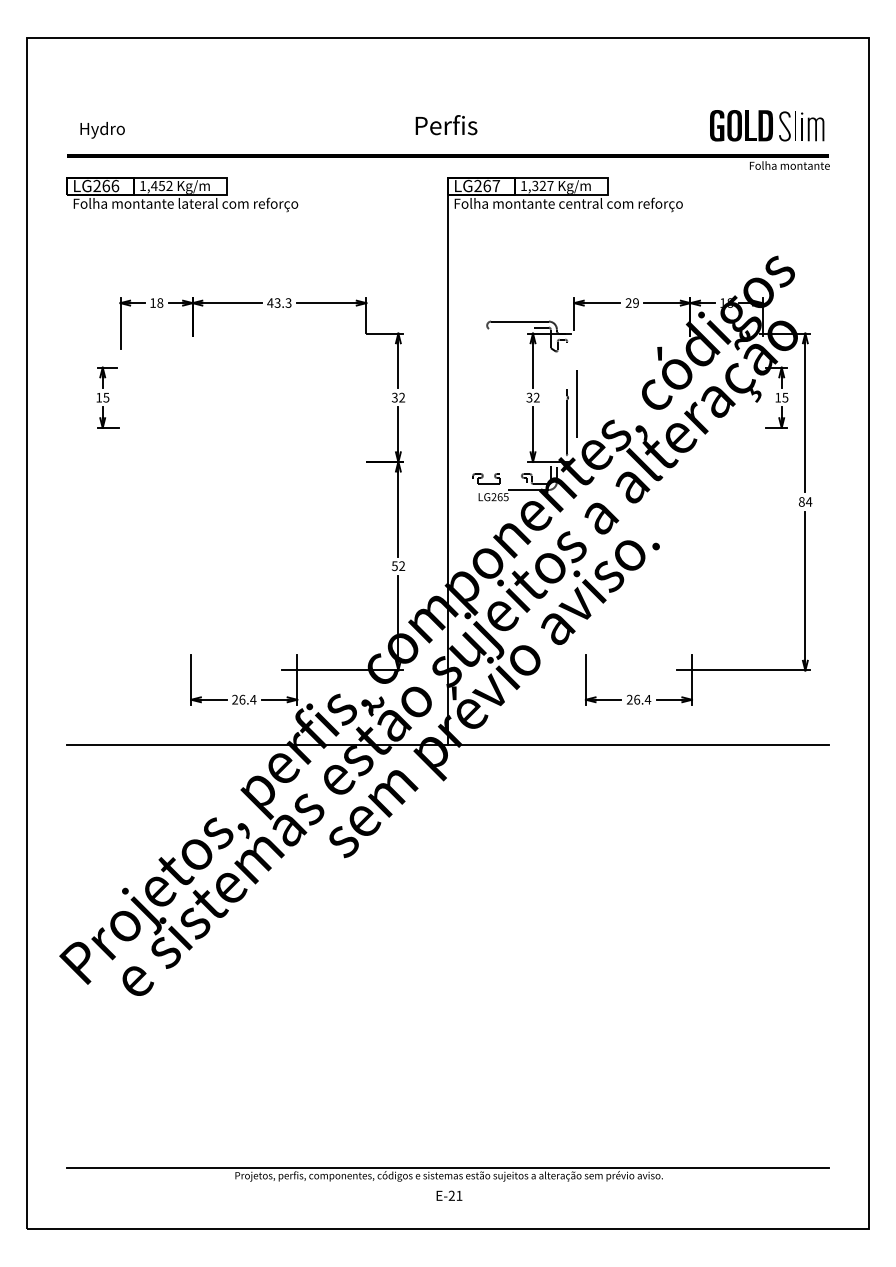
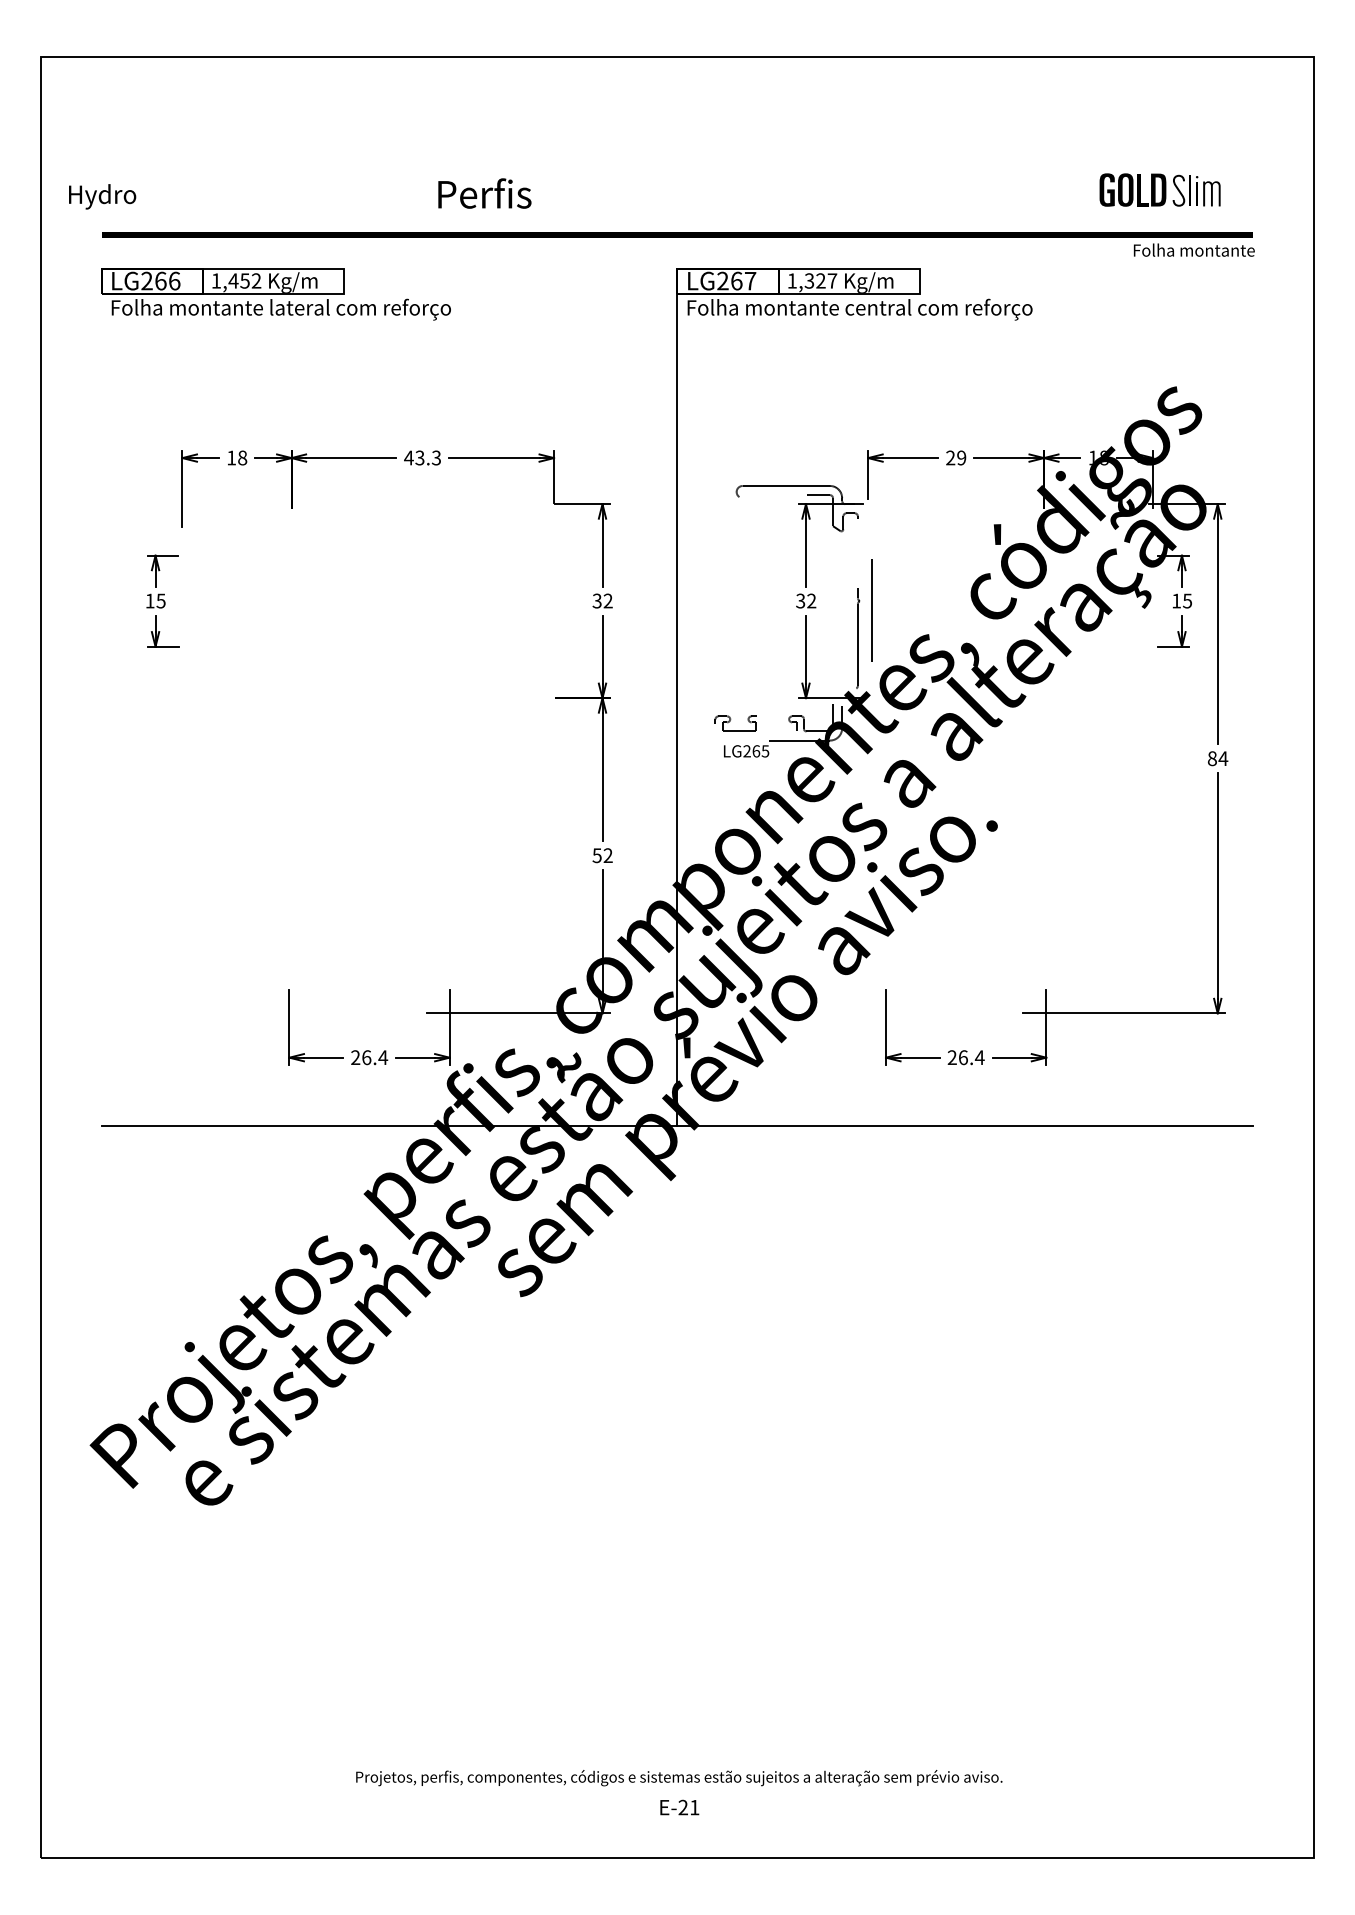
text: (446, 125) -> (484, 194), moved
part: (767, 125) -> (1160, 189), size x0.7
text: (102, 130) -> (102, 197), moved
line: (447, 1167) -> (676, 1764), removed

